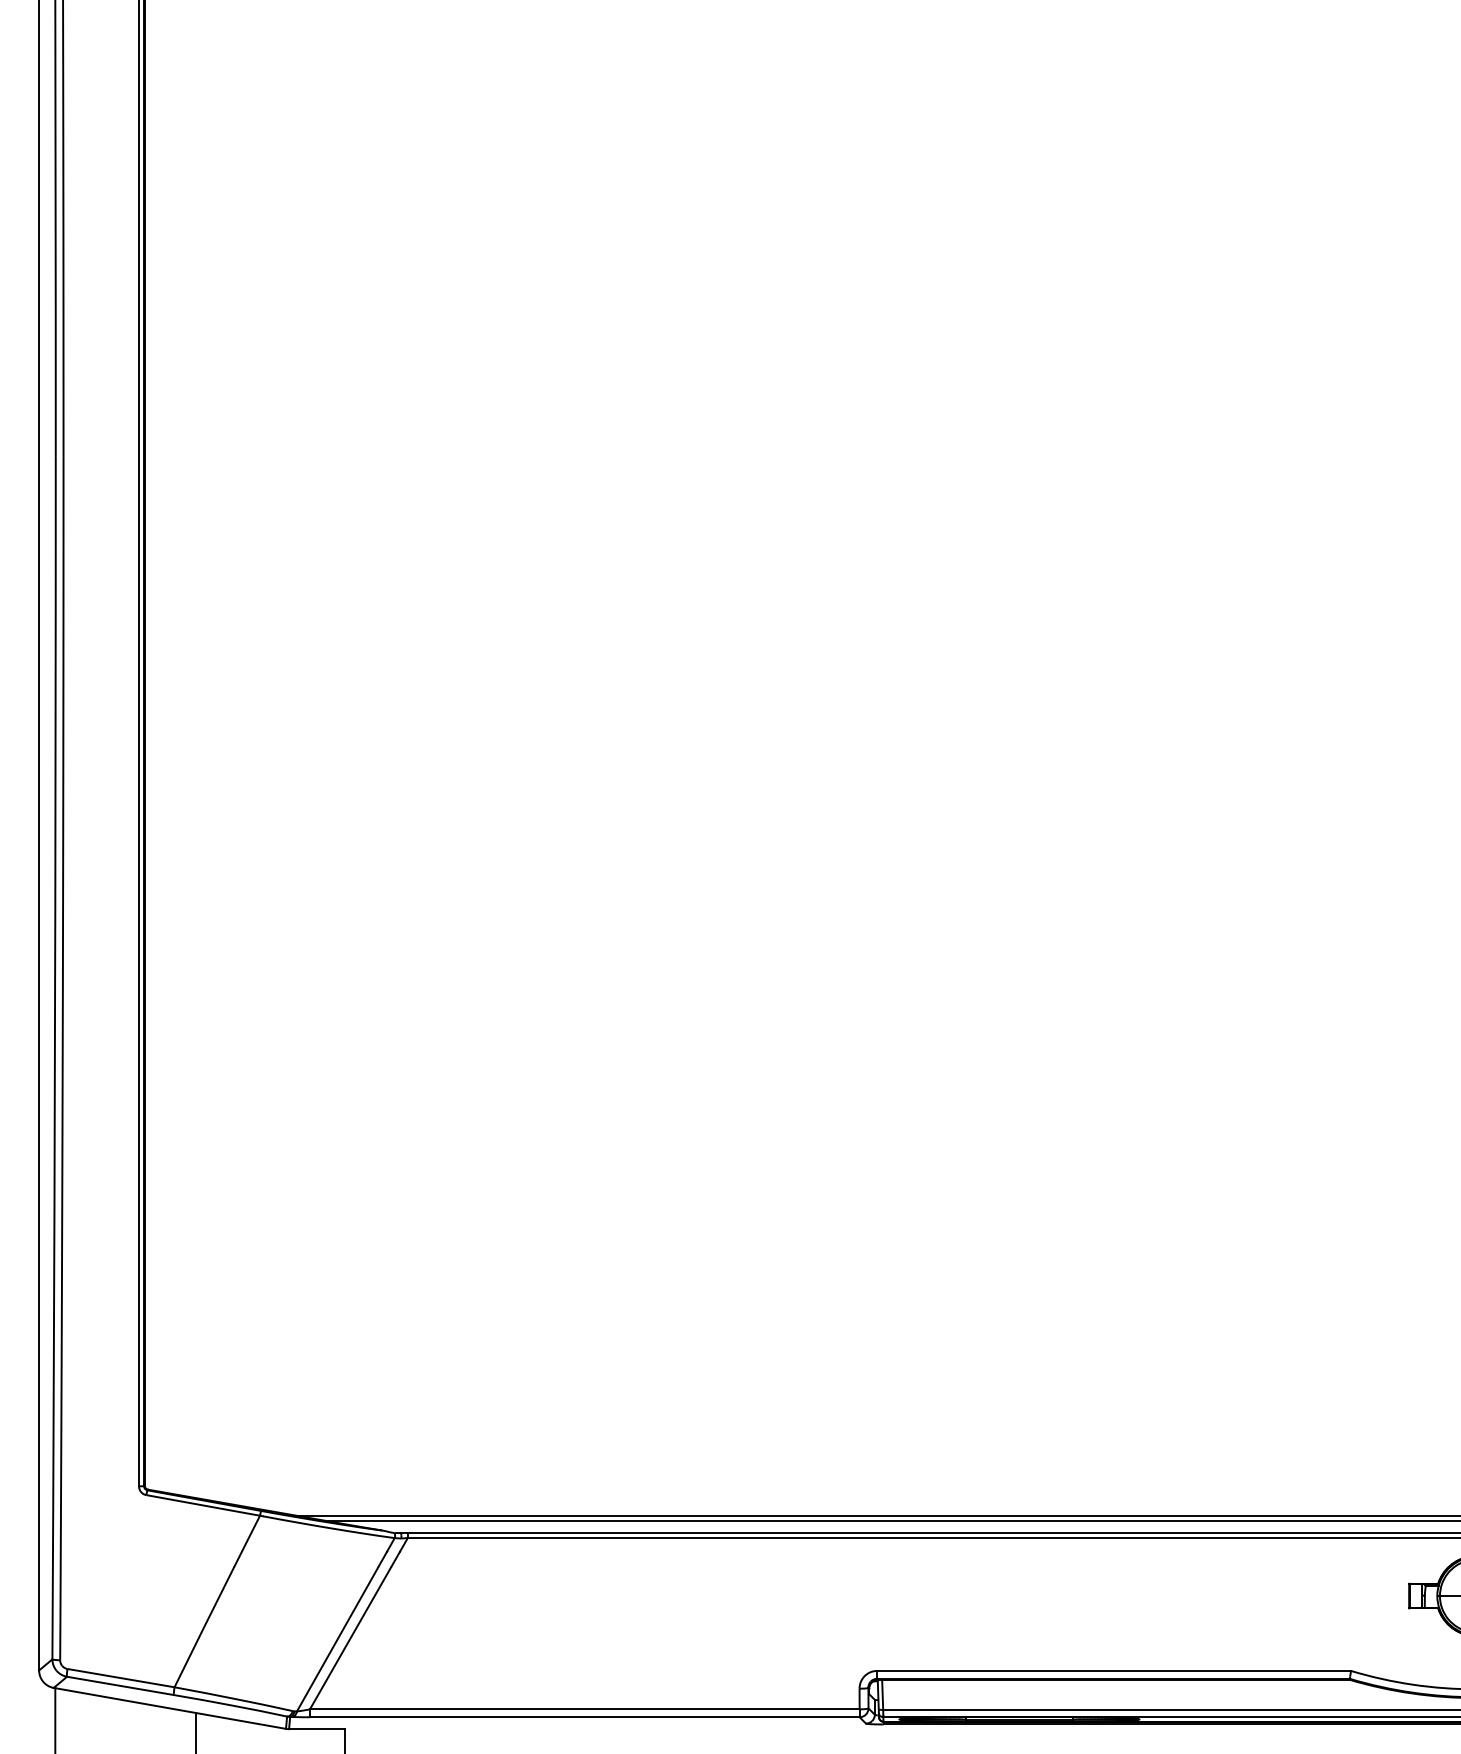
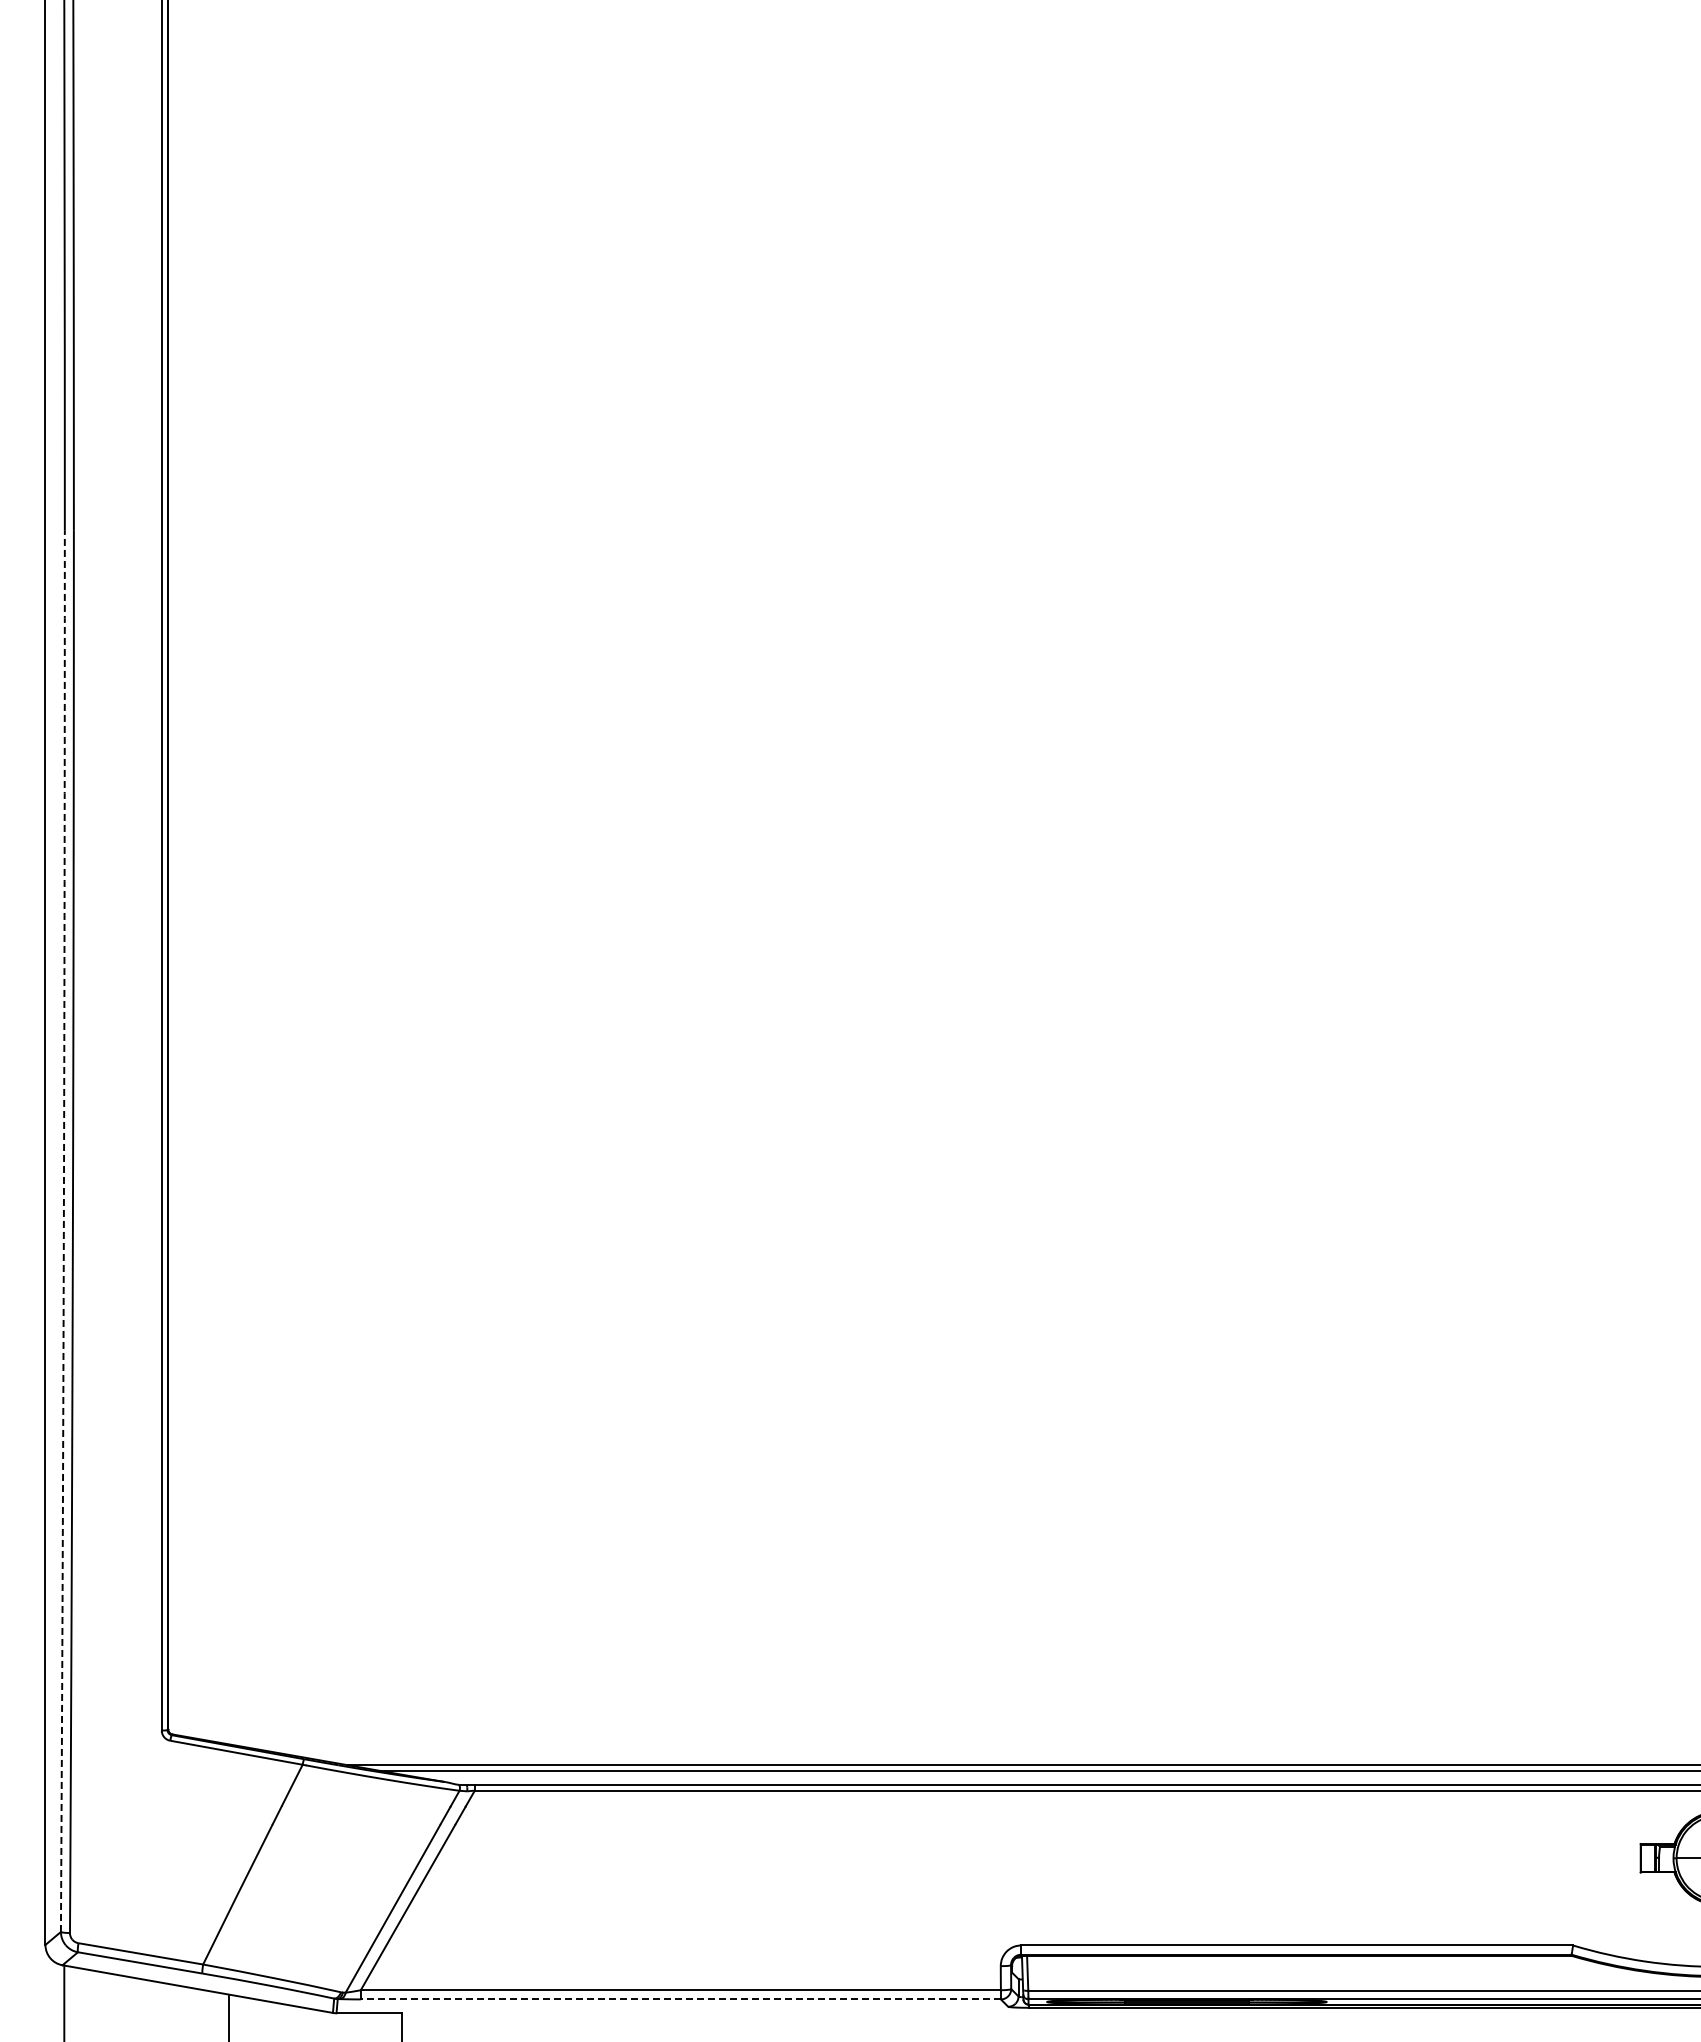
arc: (54, 1057) -> (63, 1231), solid -> dashed
line: (584, 1717) -> (680, 1999), solid -> dashed

